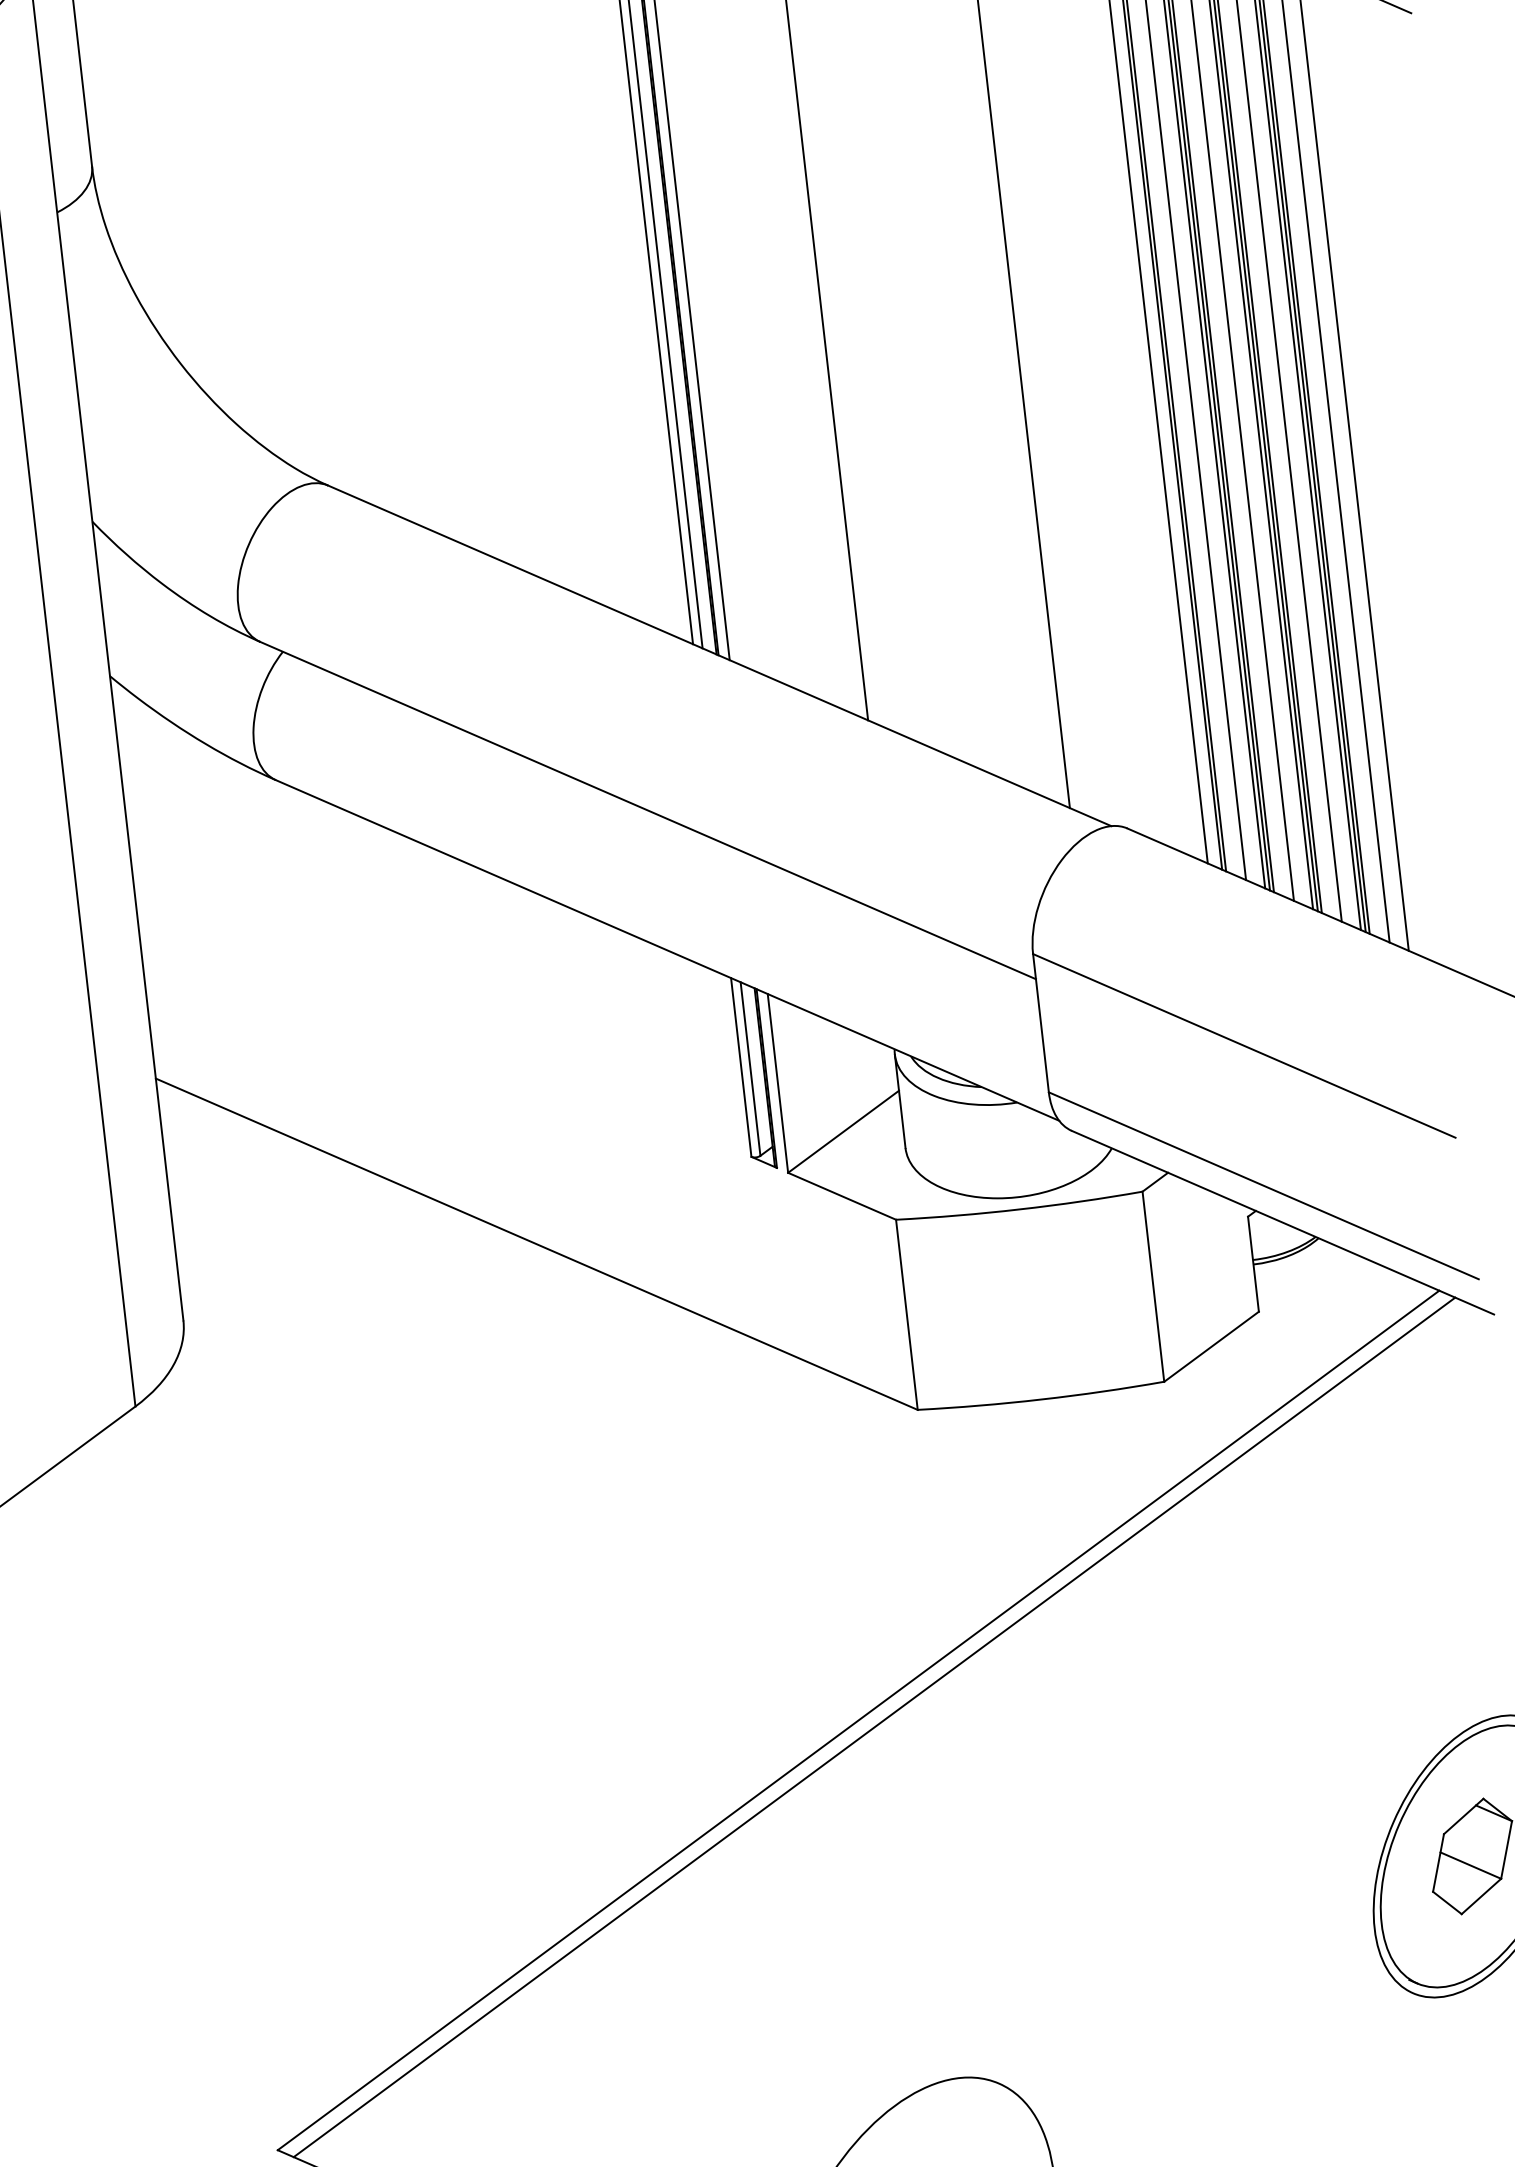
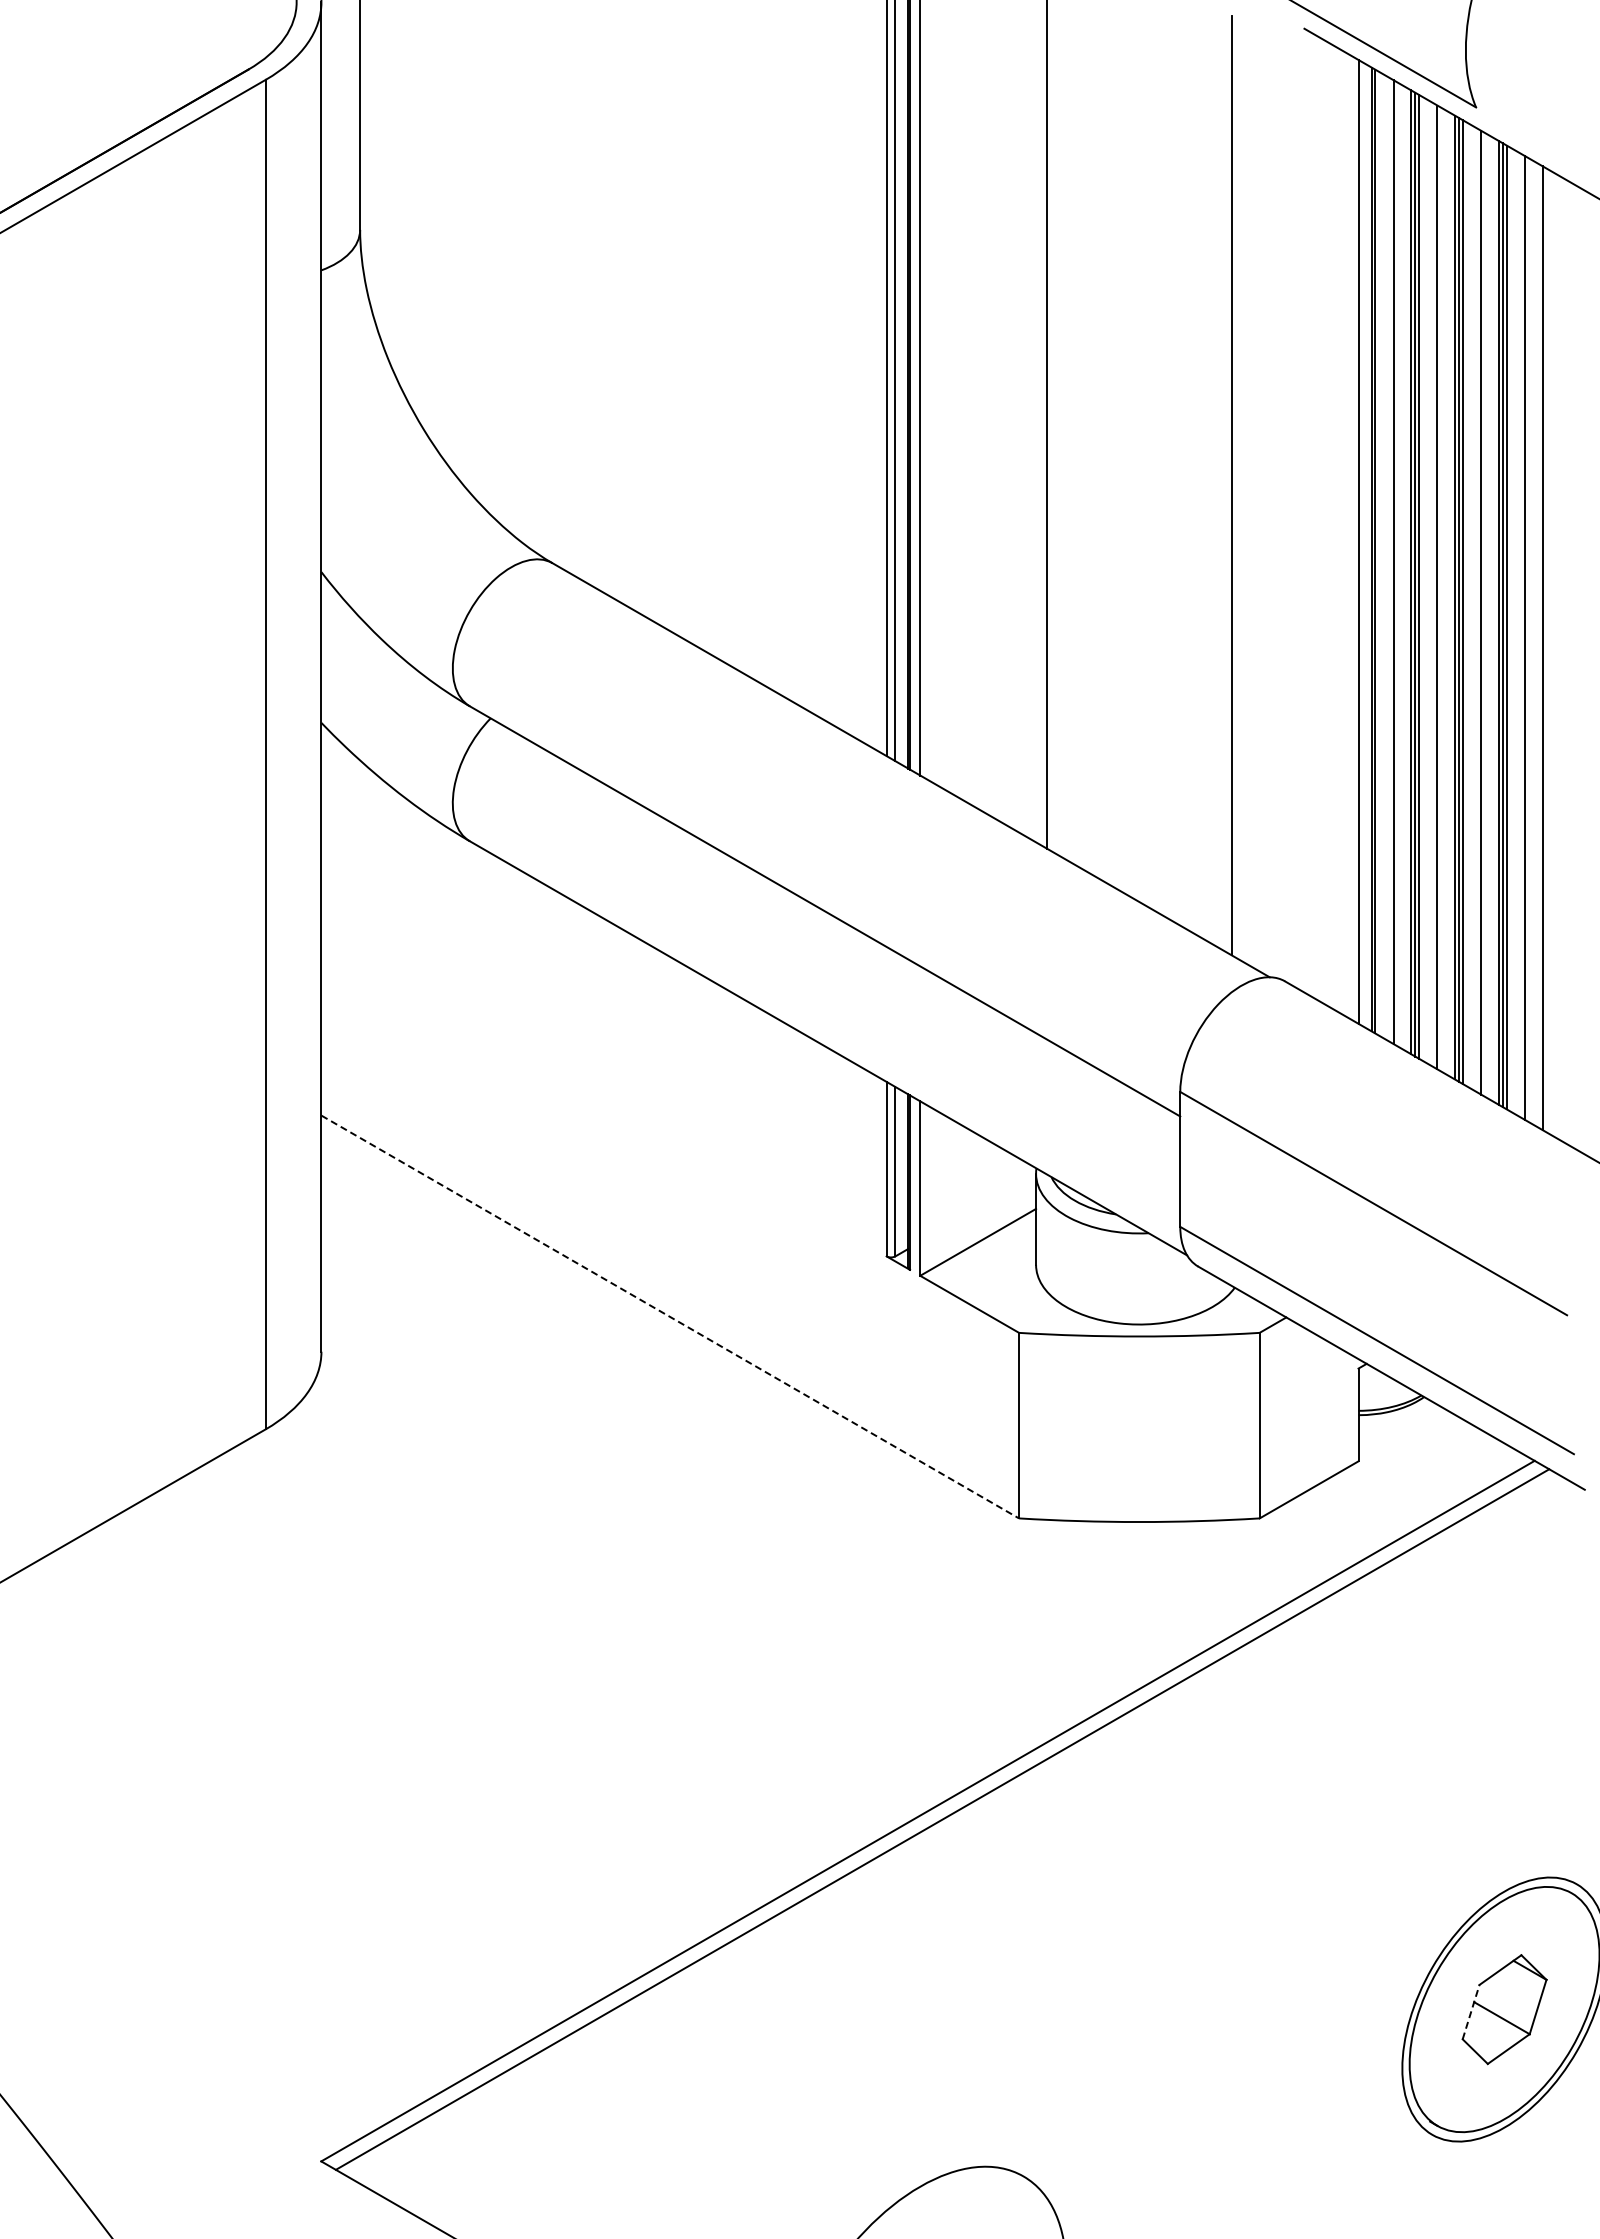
line: (537, 1244) -> (670, 1317), solid -> dashed
line: (1438, 1862) -> (1471, 2011), solid -> dashed

